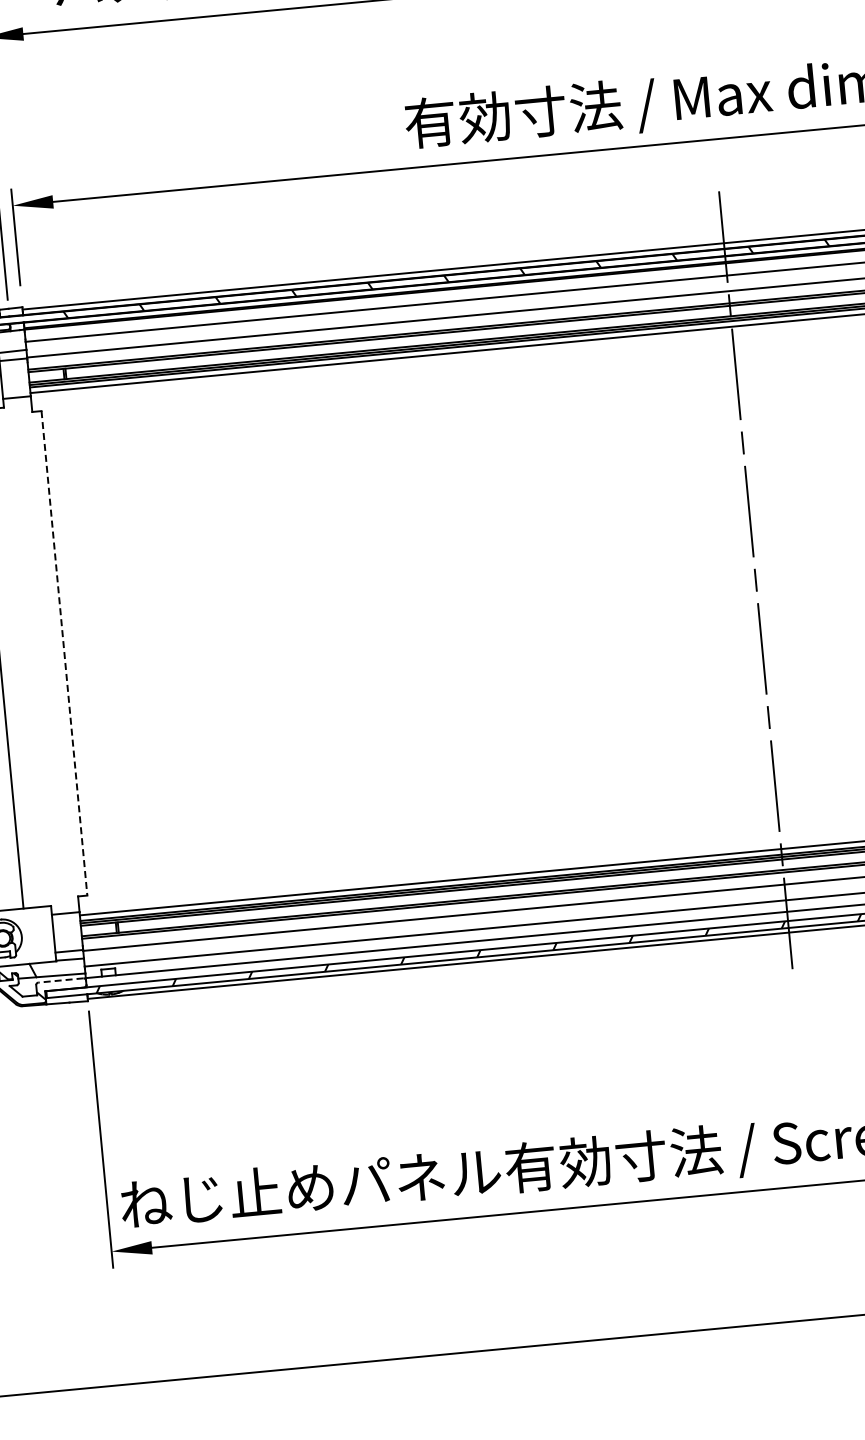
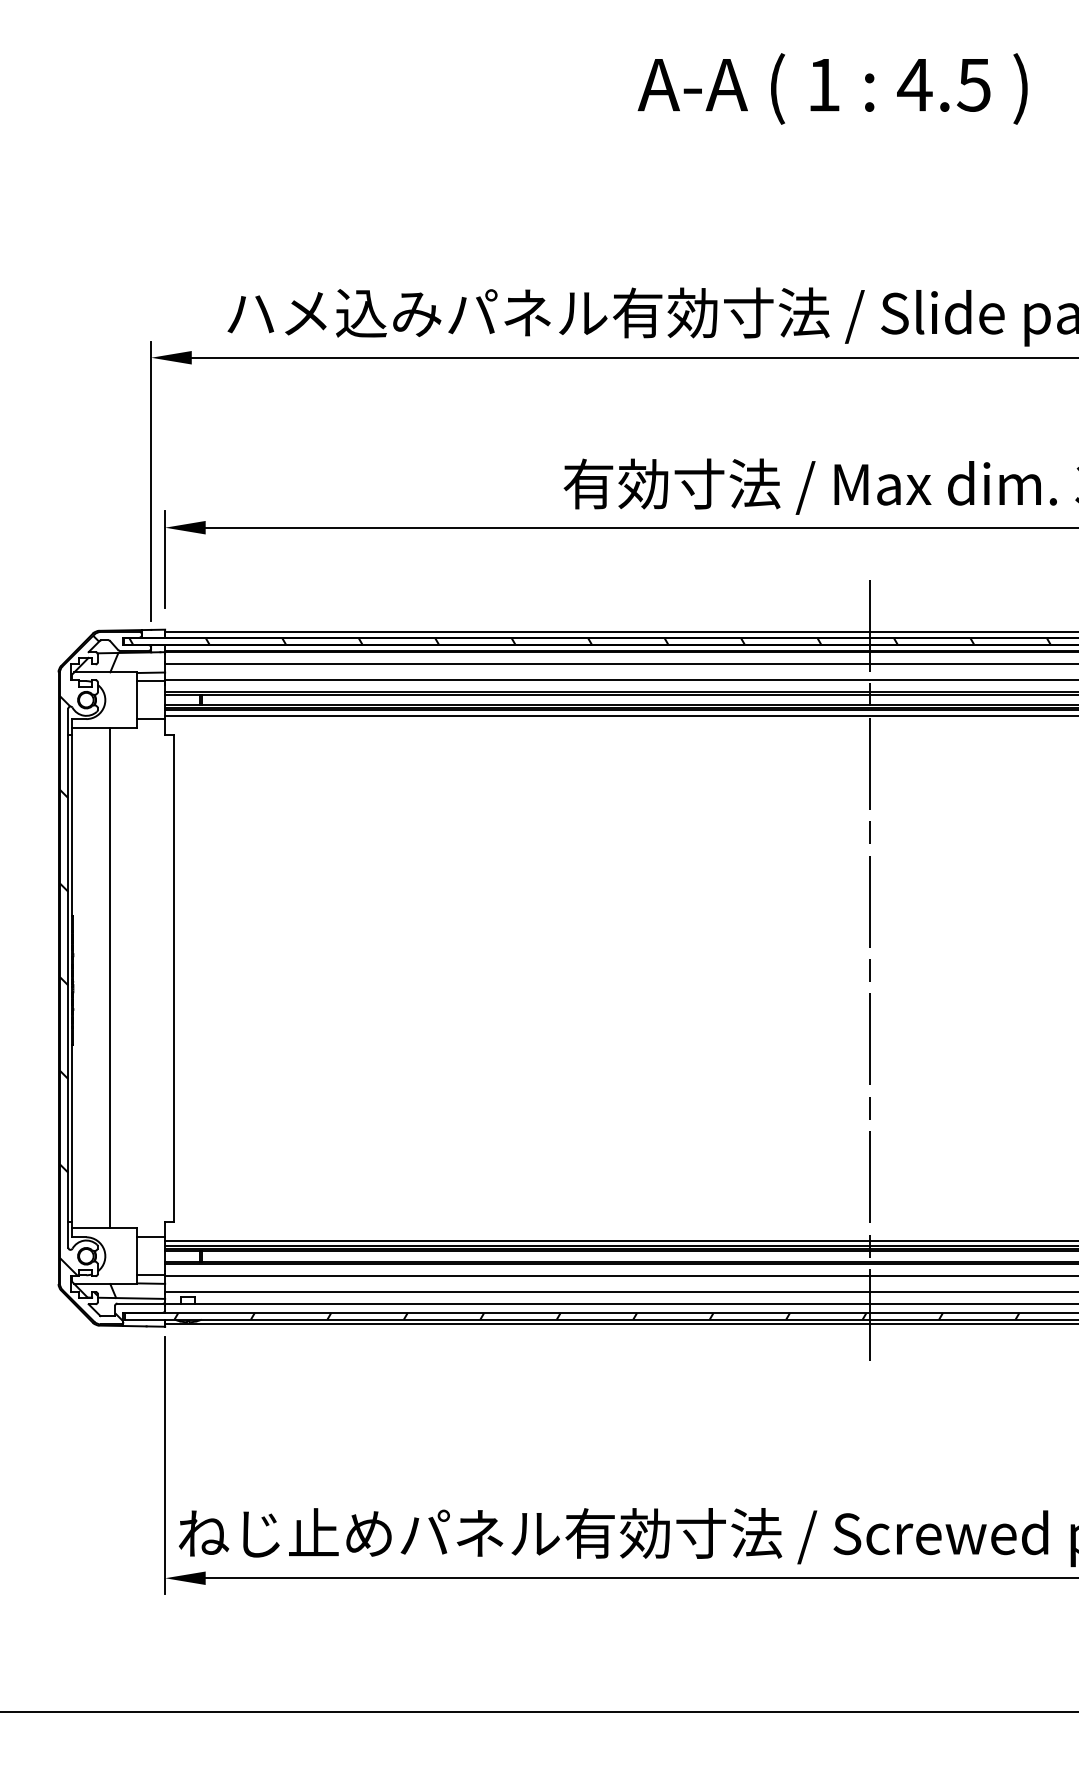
line: (64, 653) -> (174, 978), dashed -> solid
line: (61, 980) -> (140, 1303), dashed -> solid

